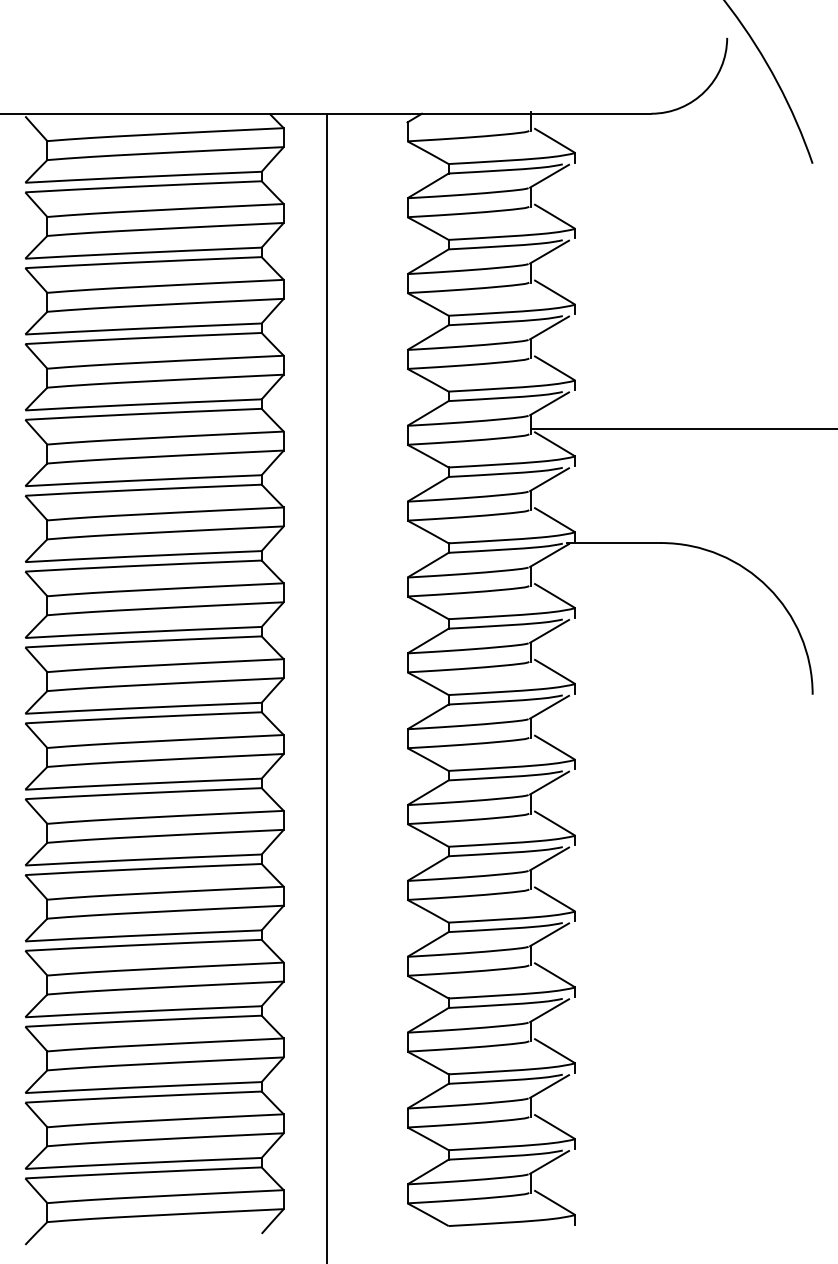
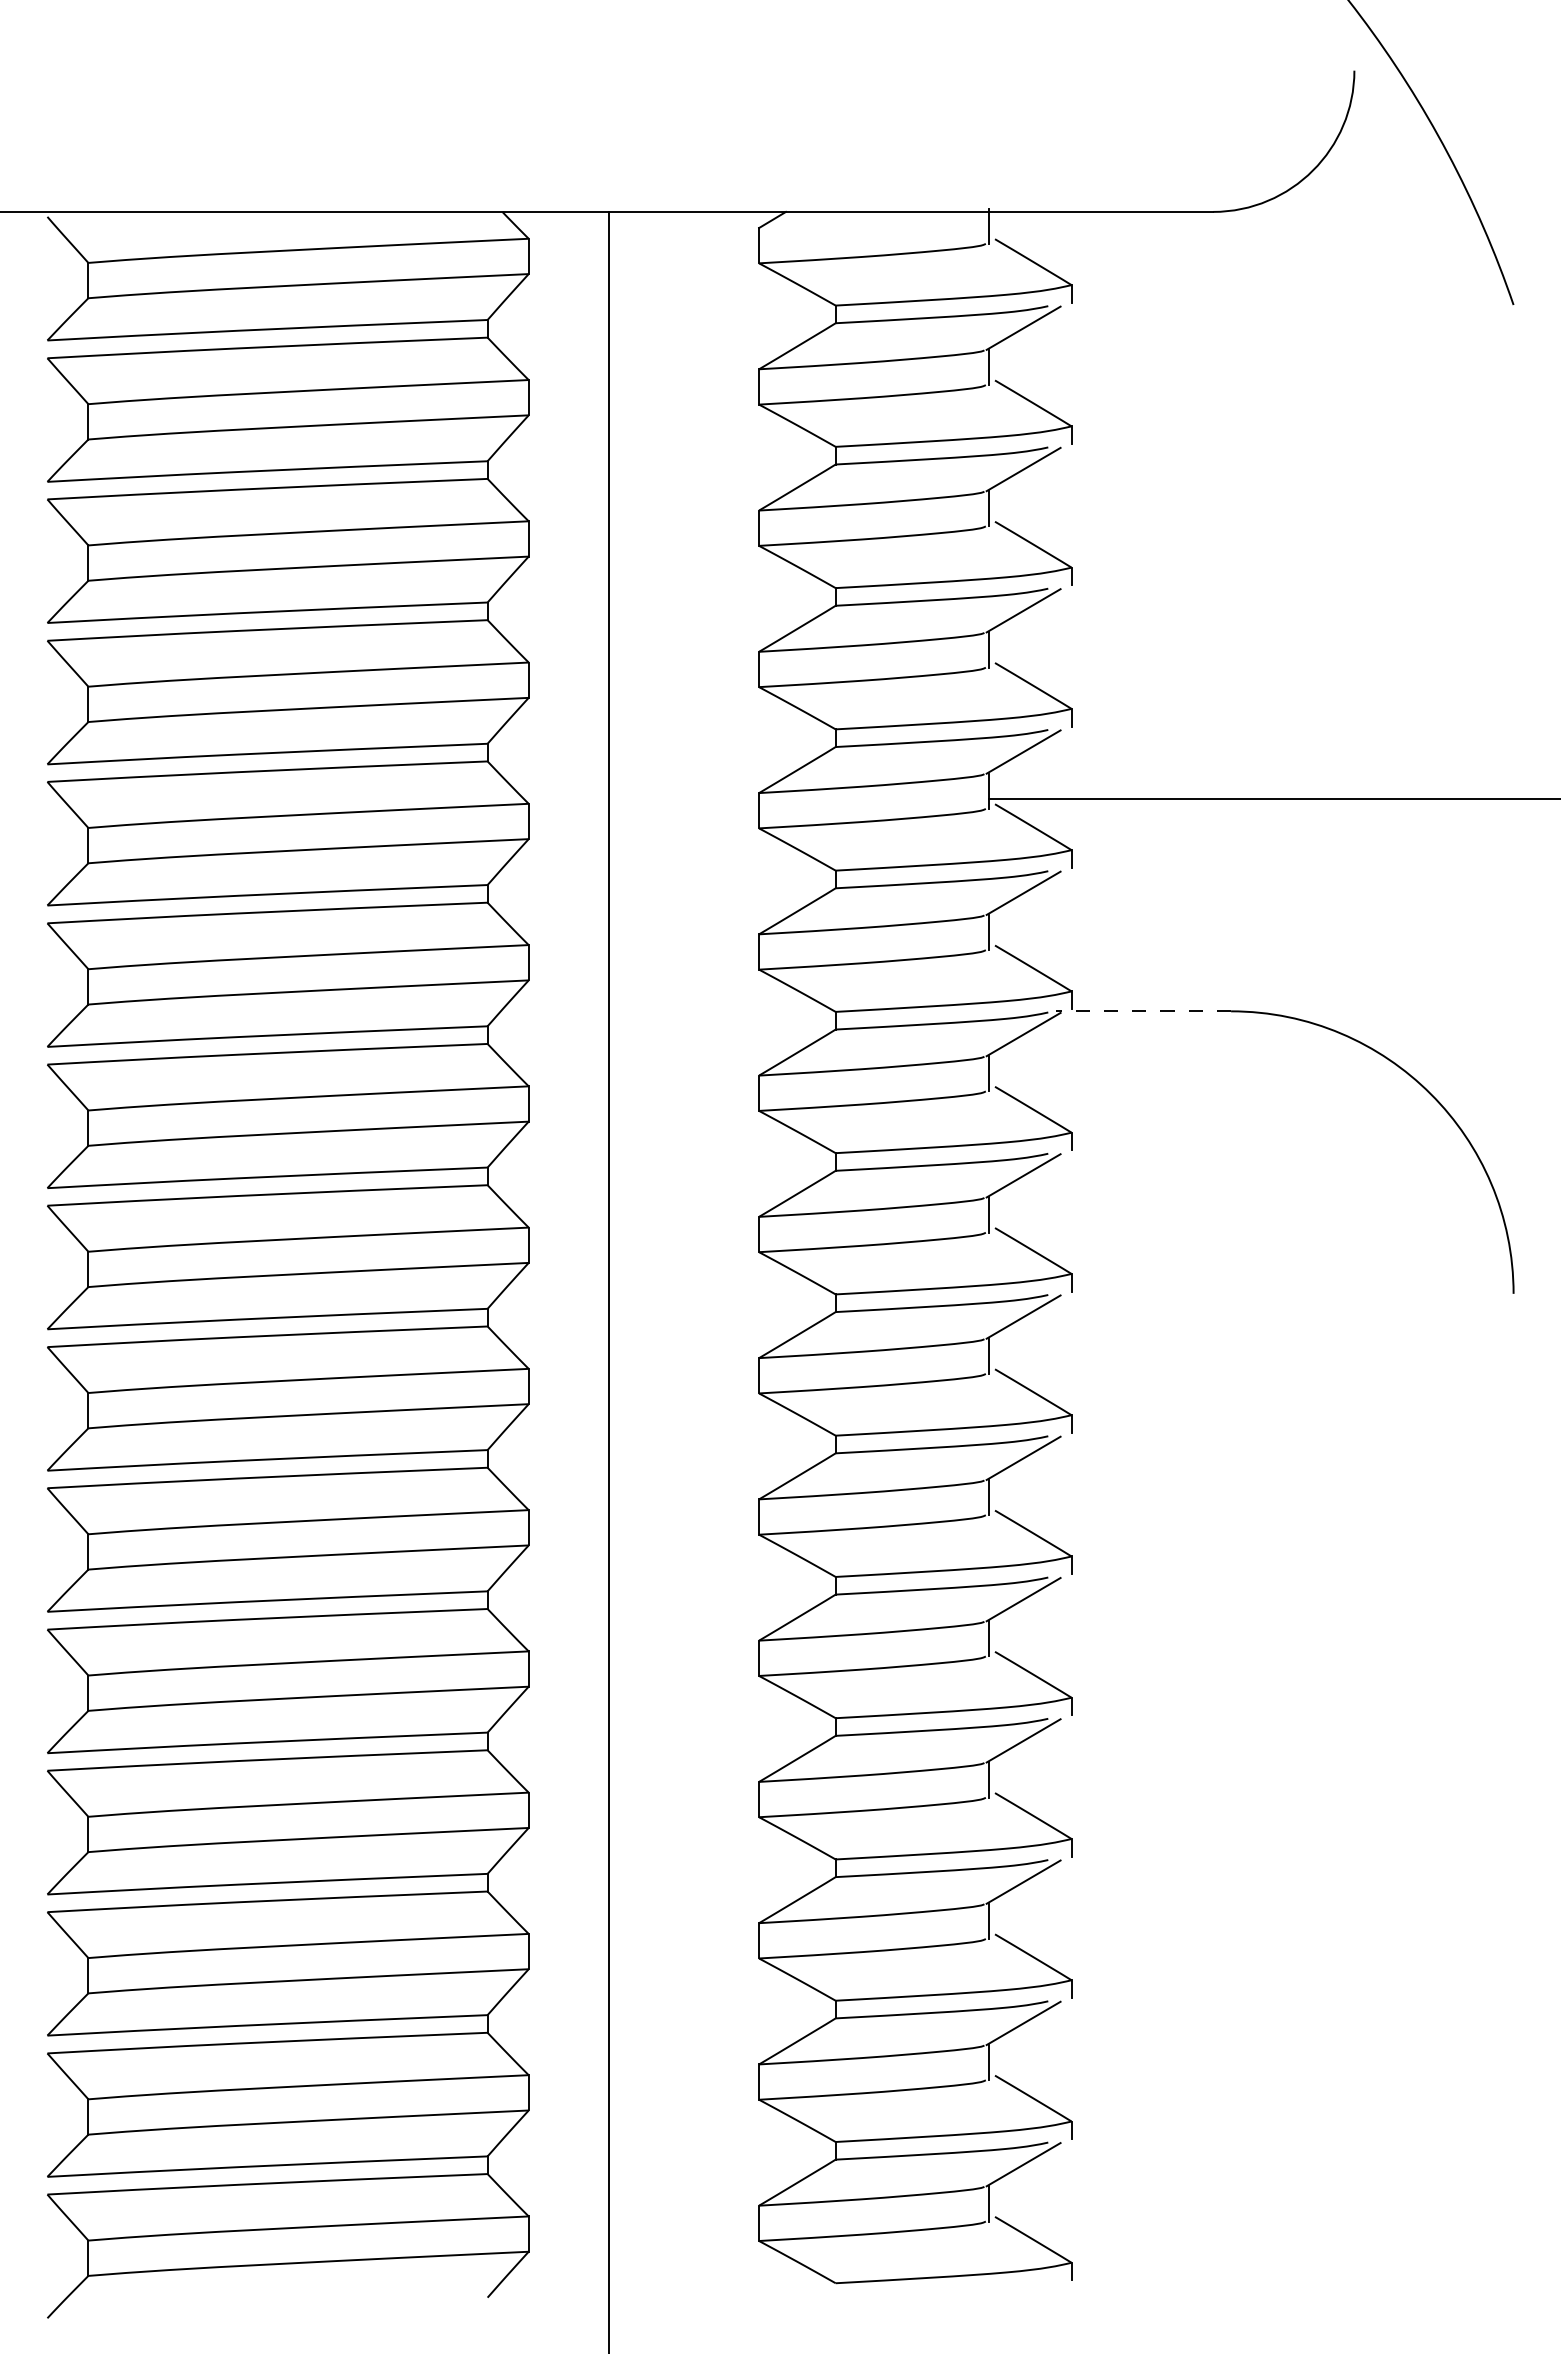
line: (613, 543) -> (1142, 1012), solid -> dashed

